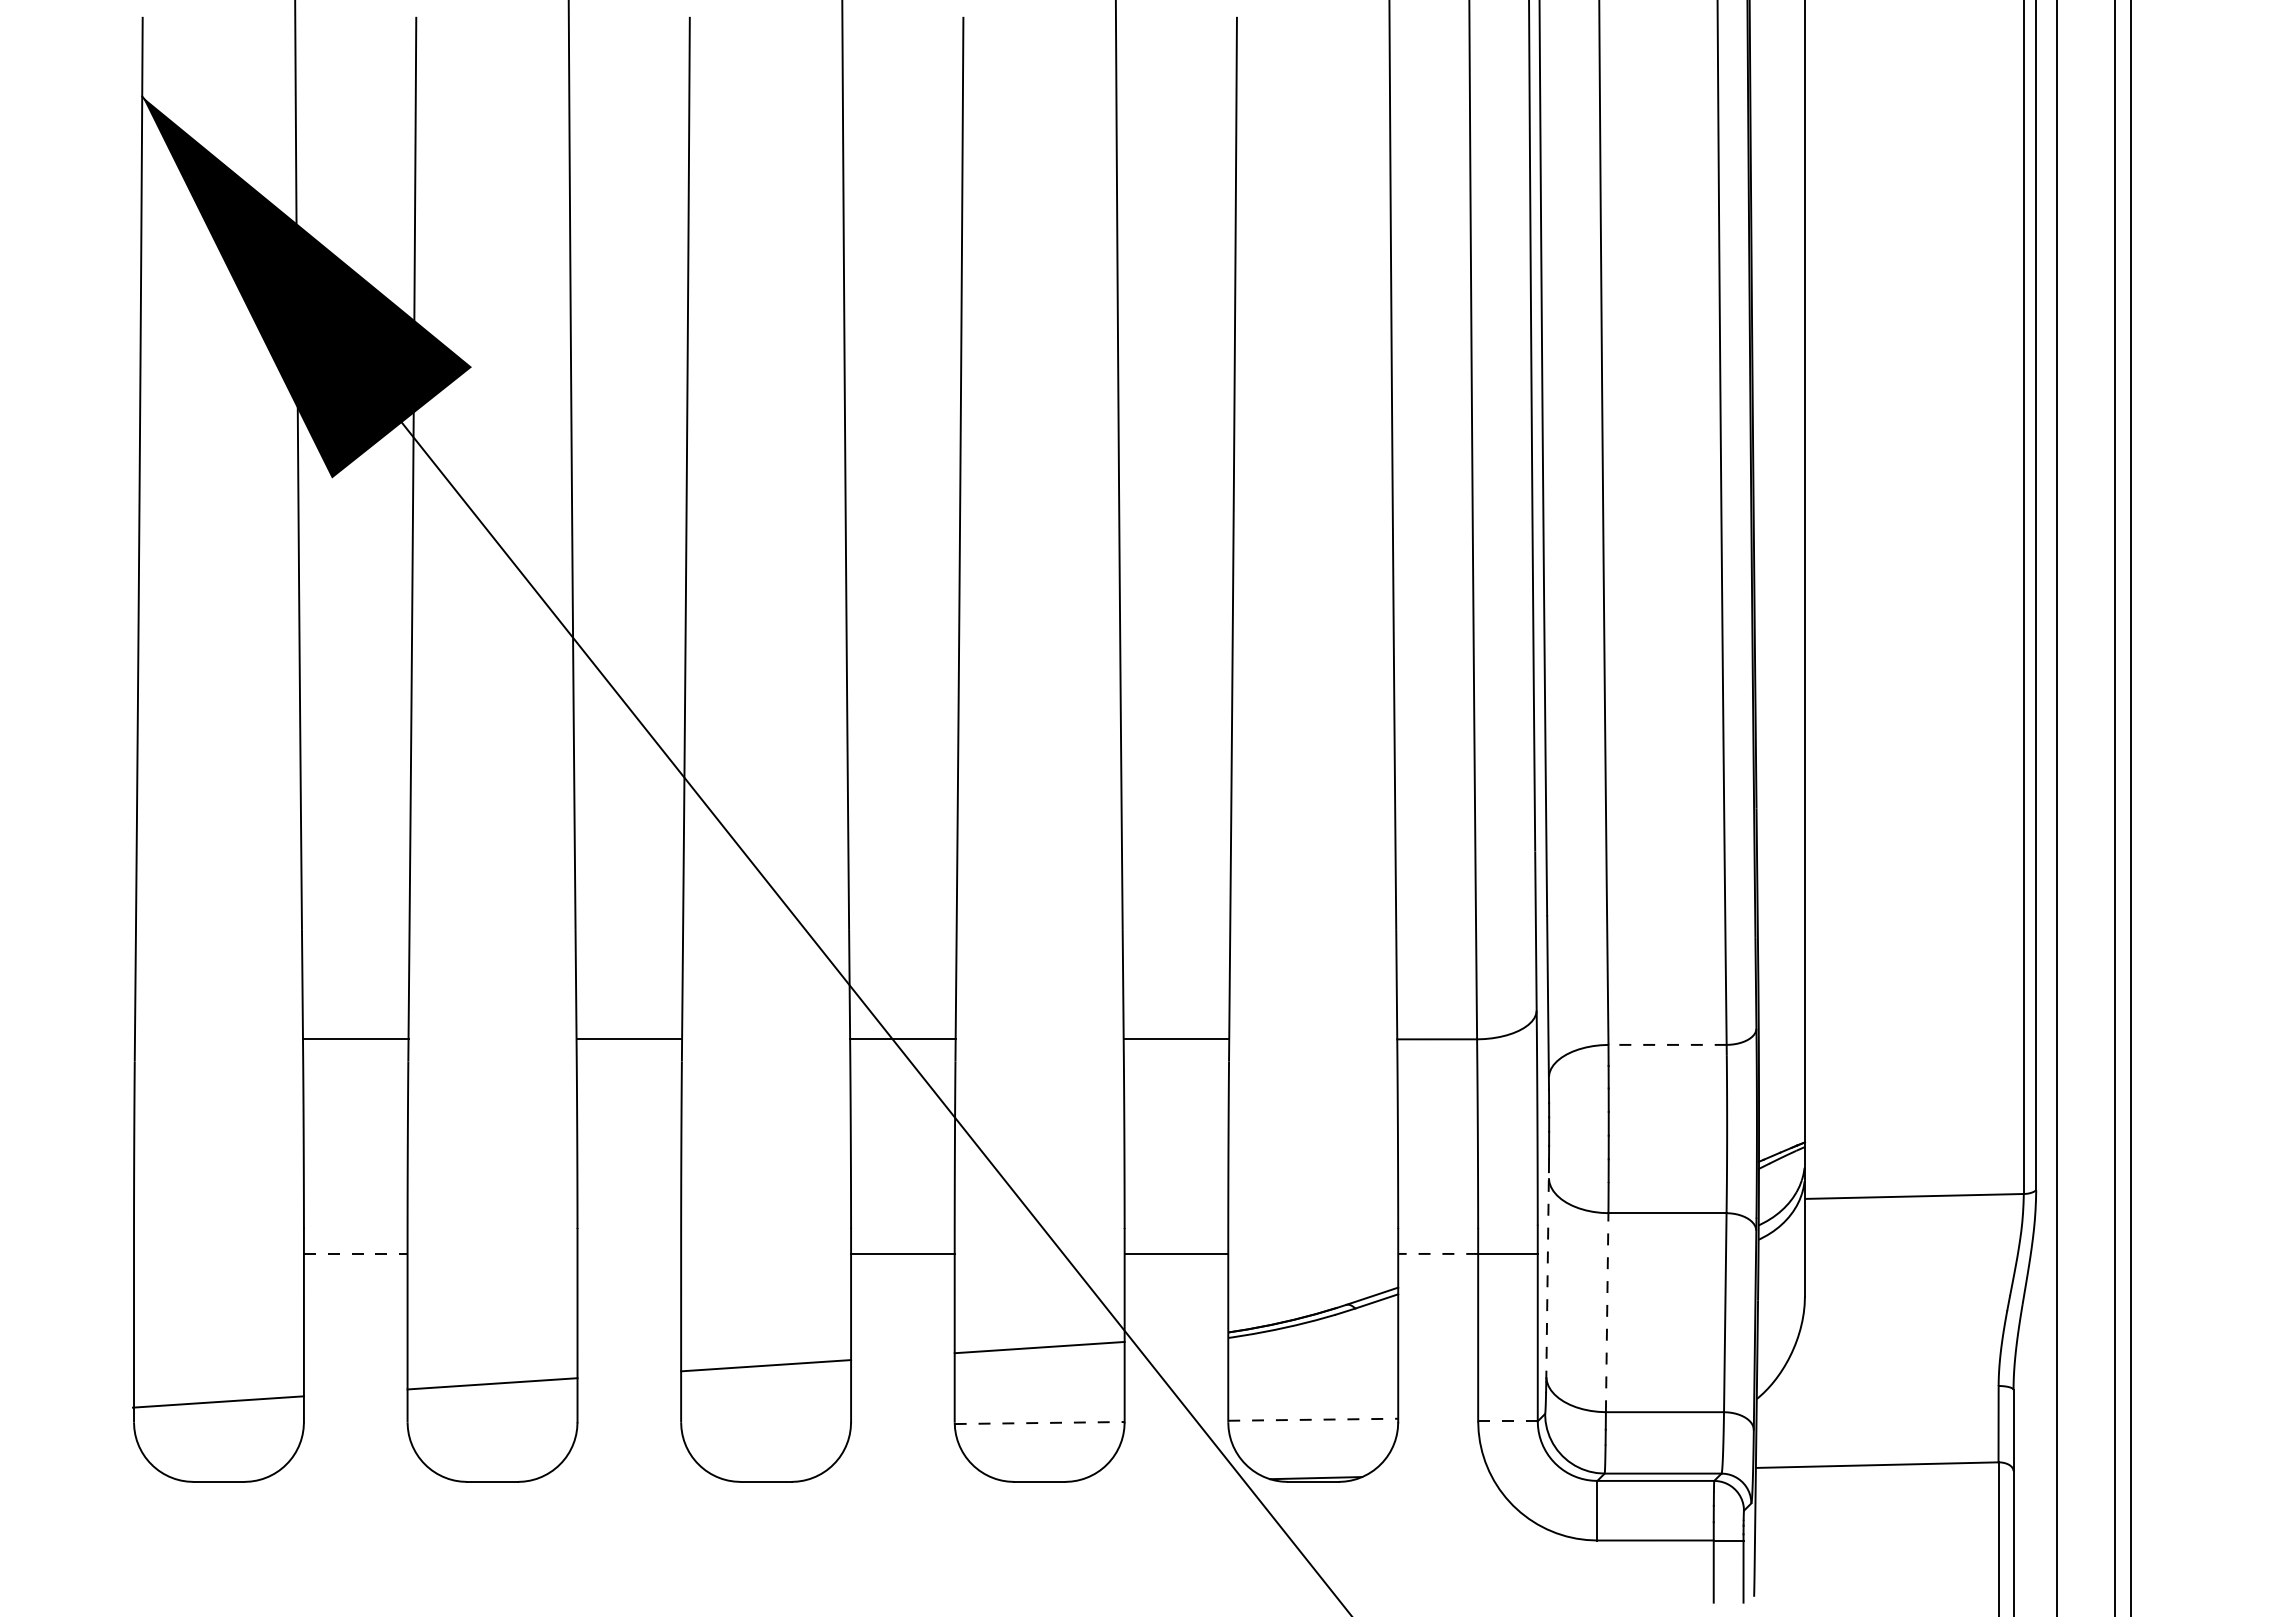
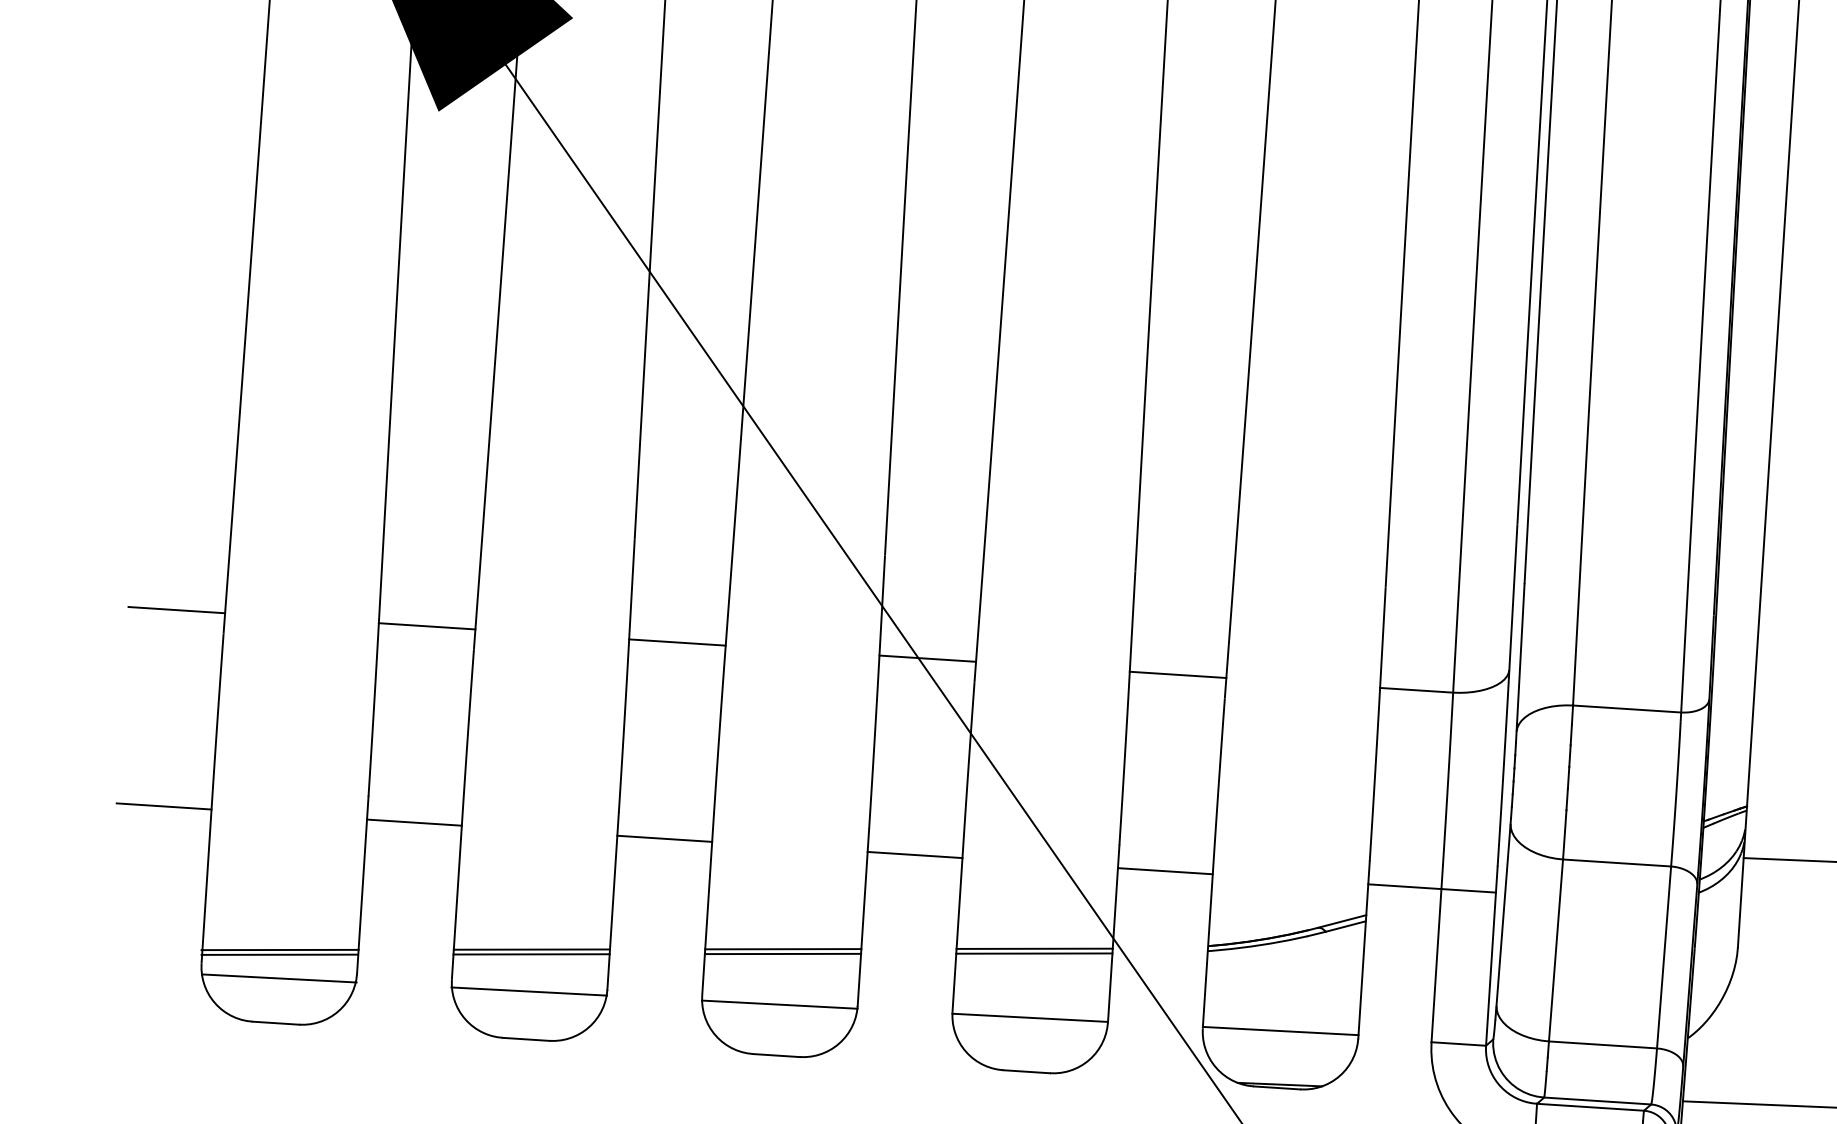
line: (81, 1039) -> (176, 610), added
line: (1667, 1044) -> (1627, 708), dashed -> solid
line: (82, 1253) -> (164, 806), added
line: (355, 1253) -> (414, 822), dashed -> solid
line: (629, 1253) -> (664, 838), added
line: (1438, 1253) -> (1405, 886), dashed -> solid
line: (1547, 1276) -> (1503, 913), dashed -> solid
line: (1607, 1312) -> (1556, 950), dashed -> solid
line: (1039, 1352) -> (1034, 953), added
line: (766, 1370) -> (783, 953), added
line: (492, 1388) -> (531, 953), added
line: (217, 1406) -> (278, 954), added
line: (1313, 1419) -> (1280, 1030), dashed -> solid
line: (1507, 1421) -> (1458, 1044), dashed -> solid
line: (1039, 1423) -> (1030, 1018), dashed -> solid
line: (766, 1426) -> (780, 1004), added
line: (492, 1429) -> (529, 991), added
line: (219, 1432) -> (279, 977), added

